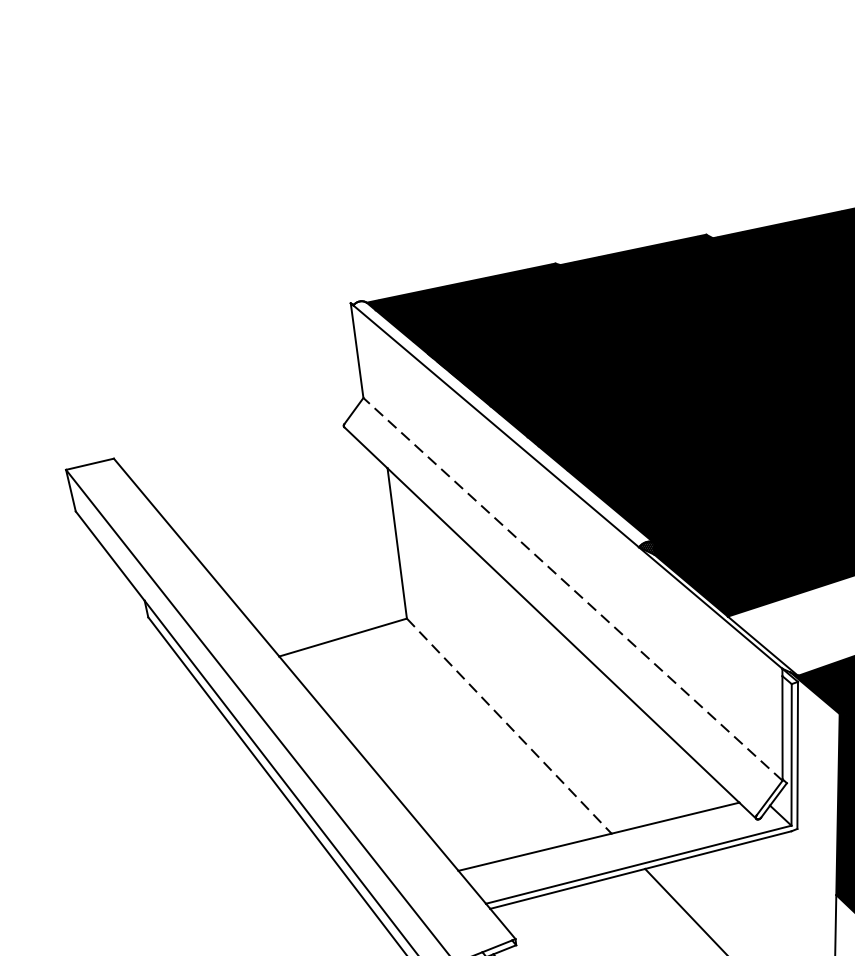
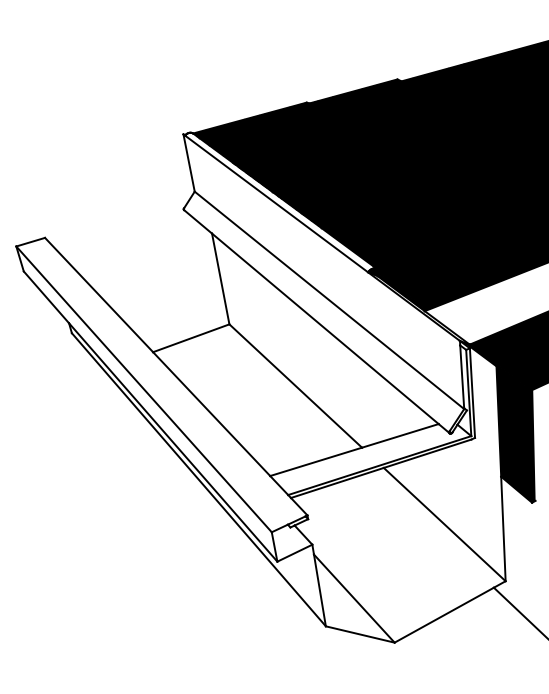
line: (573, 589) -> (329, 300), dashed -> solid
line: (508, 726) -> (295, 386), dashed -> solid

